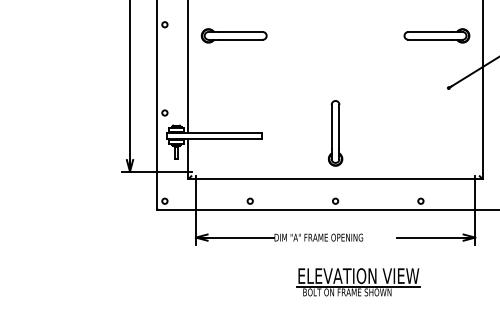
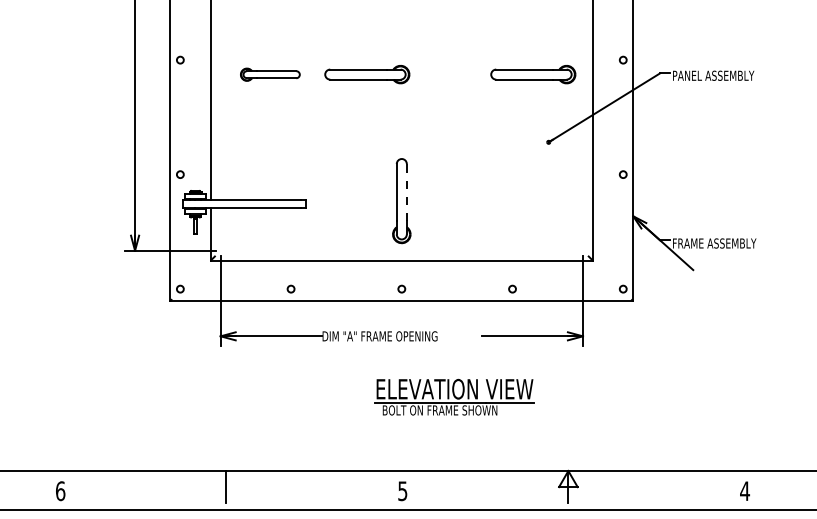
part: (234, 35) -> (270, 74), size x0.7
part: (309, 35) -> (367, 74), added
line: (339, 125) -> (406, 191), solid -> dashed
part: (358, 281) -> (454, 396), moved

